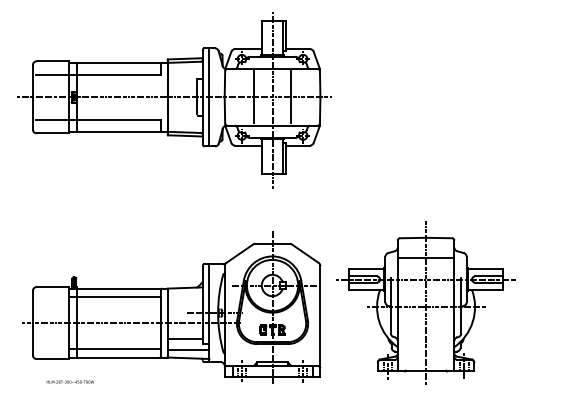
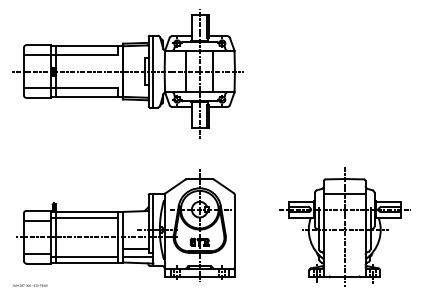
line: (52, 300) -> (38, 220), added
part: (425, 302) -> (344, 226), moved
line: (52, 345) -> (38, 253), added
text: (69, 381) -> (29, 285), moved

